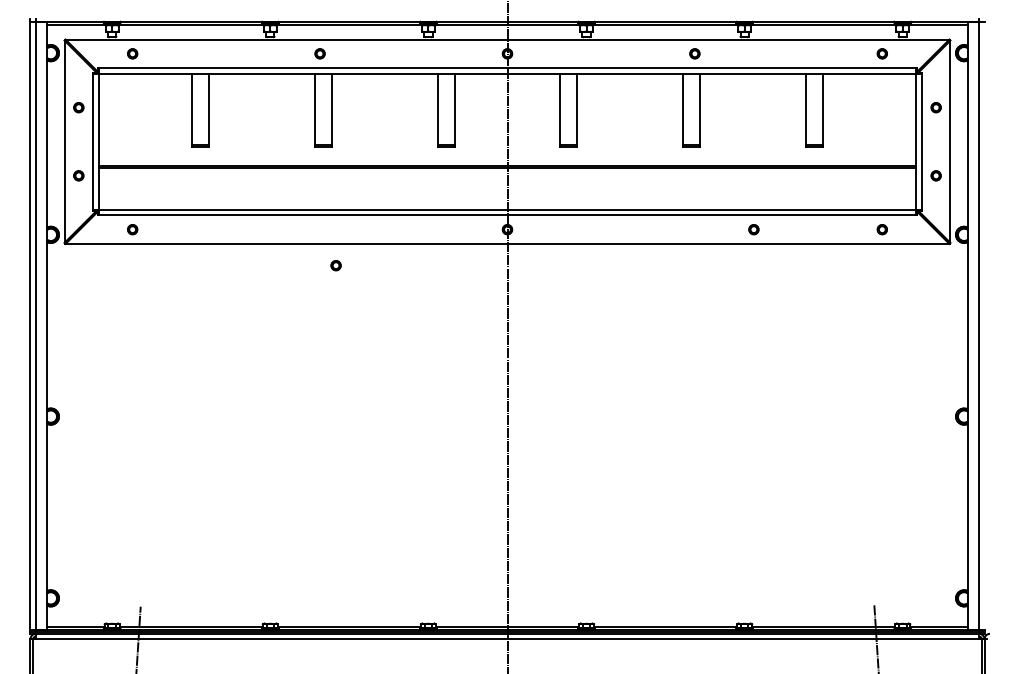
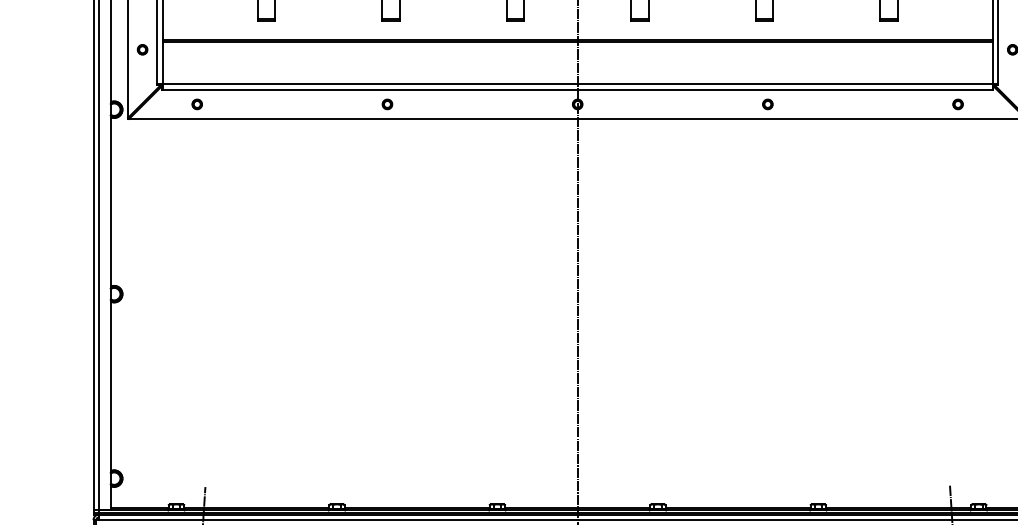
part: (753, 229) -> (767, 104), moved
part: (335, 265) -> (386, 104), moved

